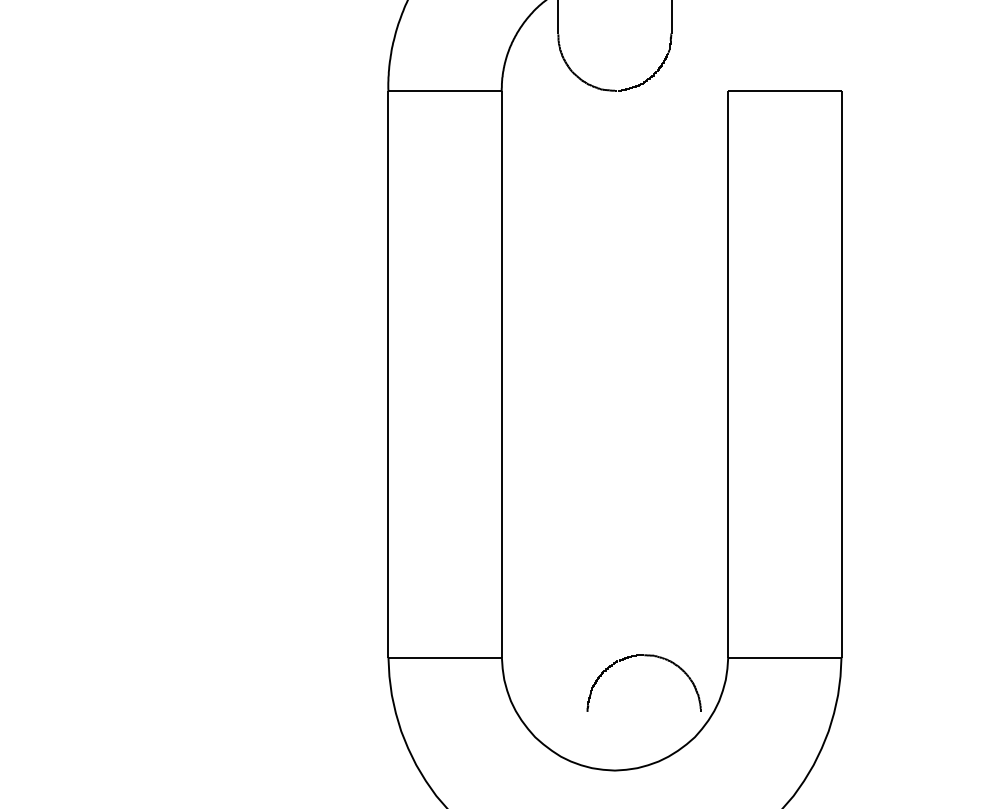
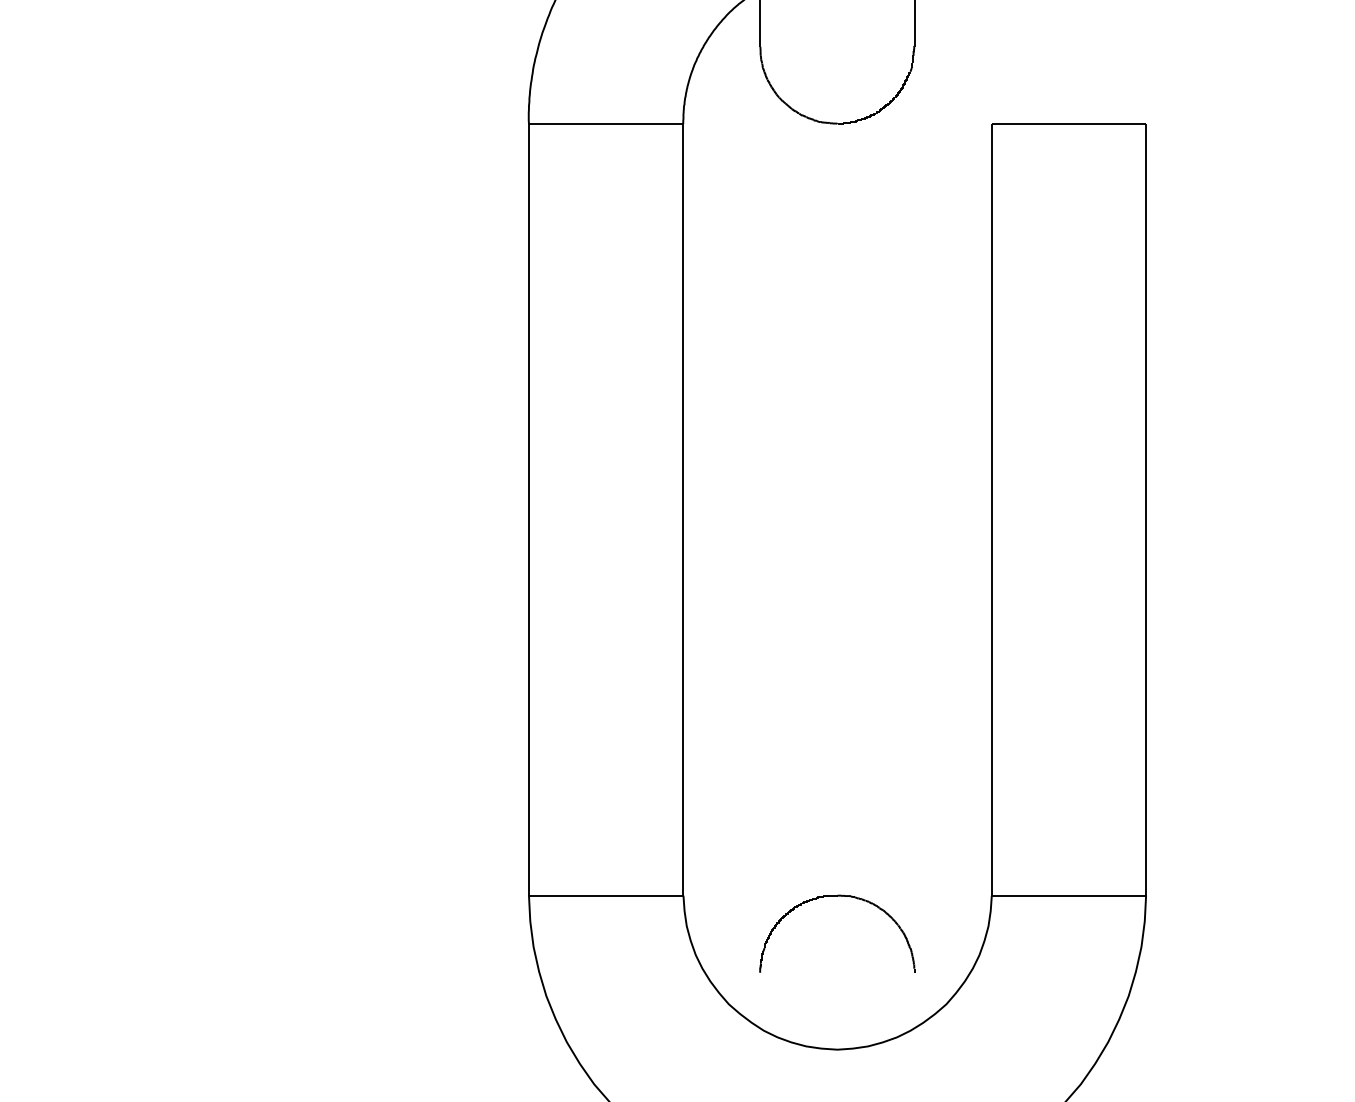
part: (644, 655) -> (837, 896), moved

